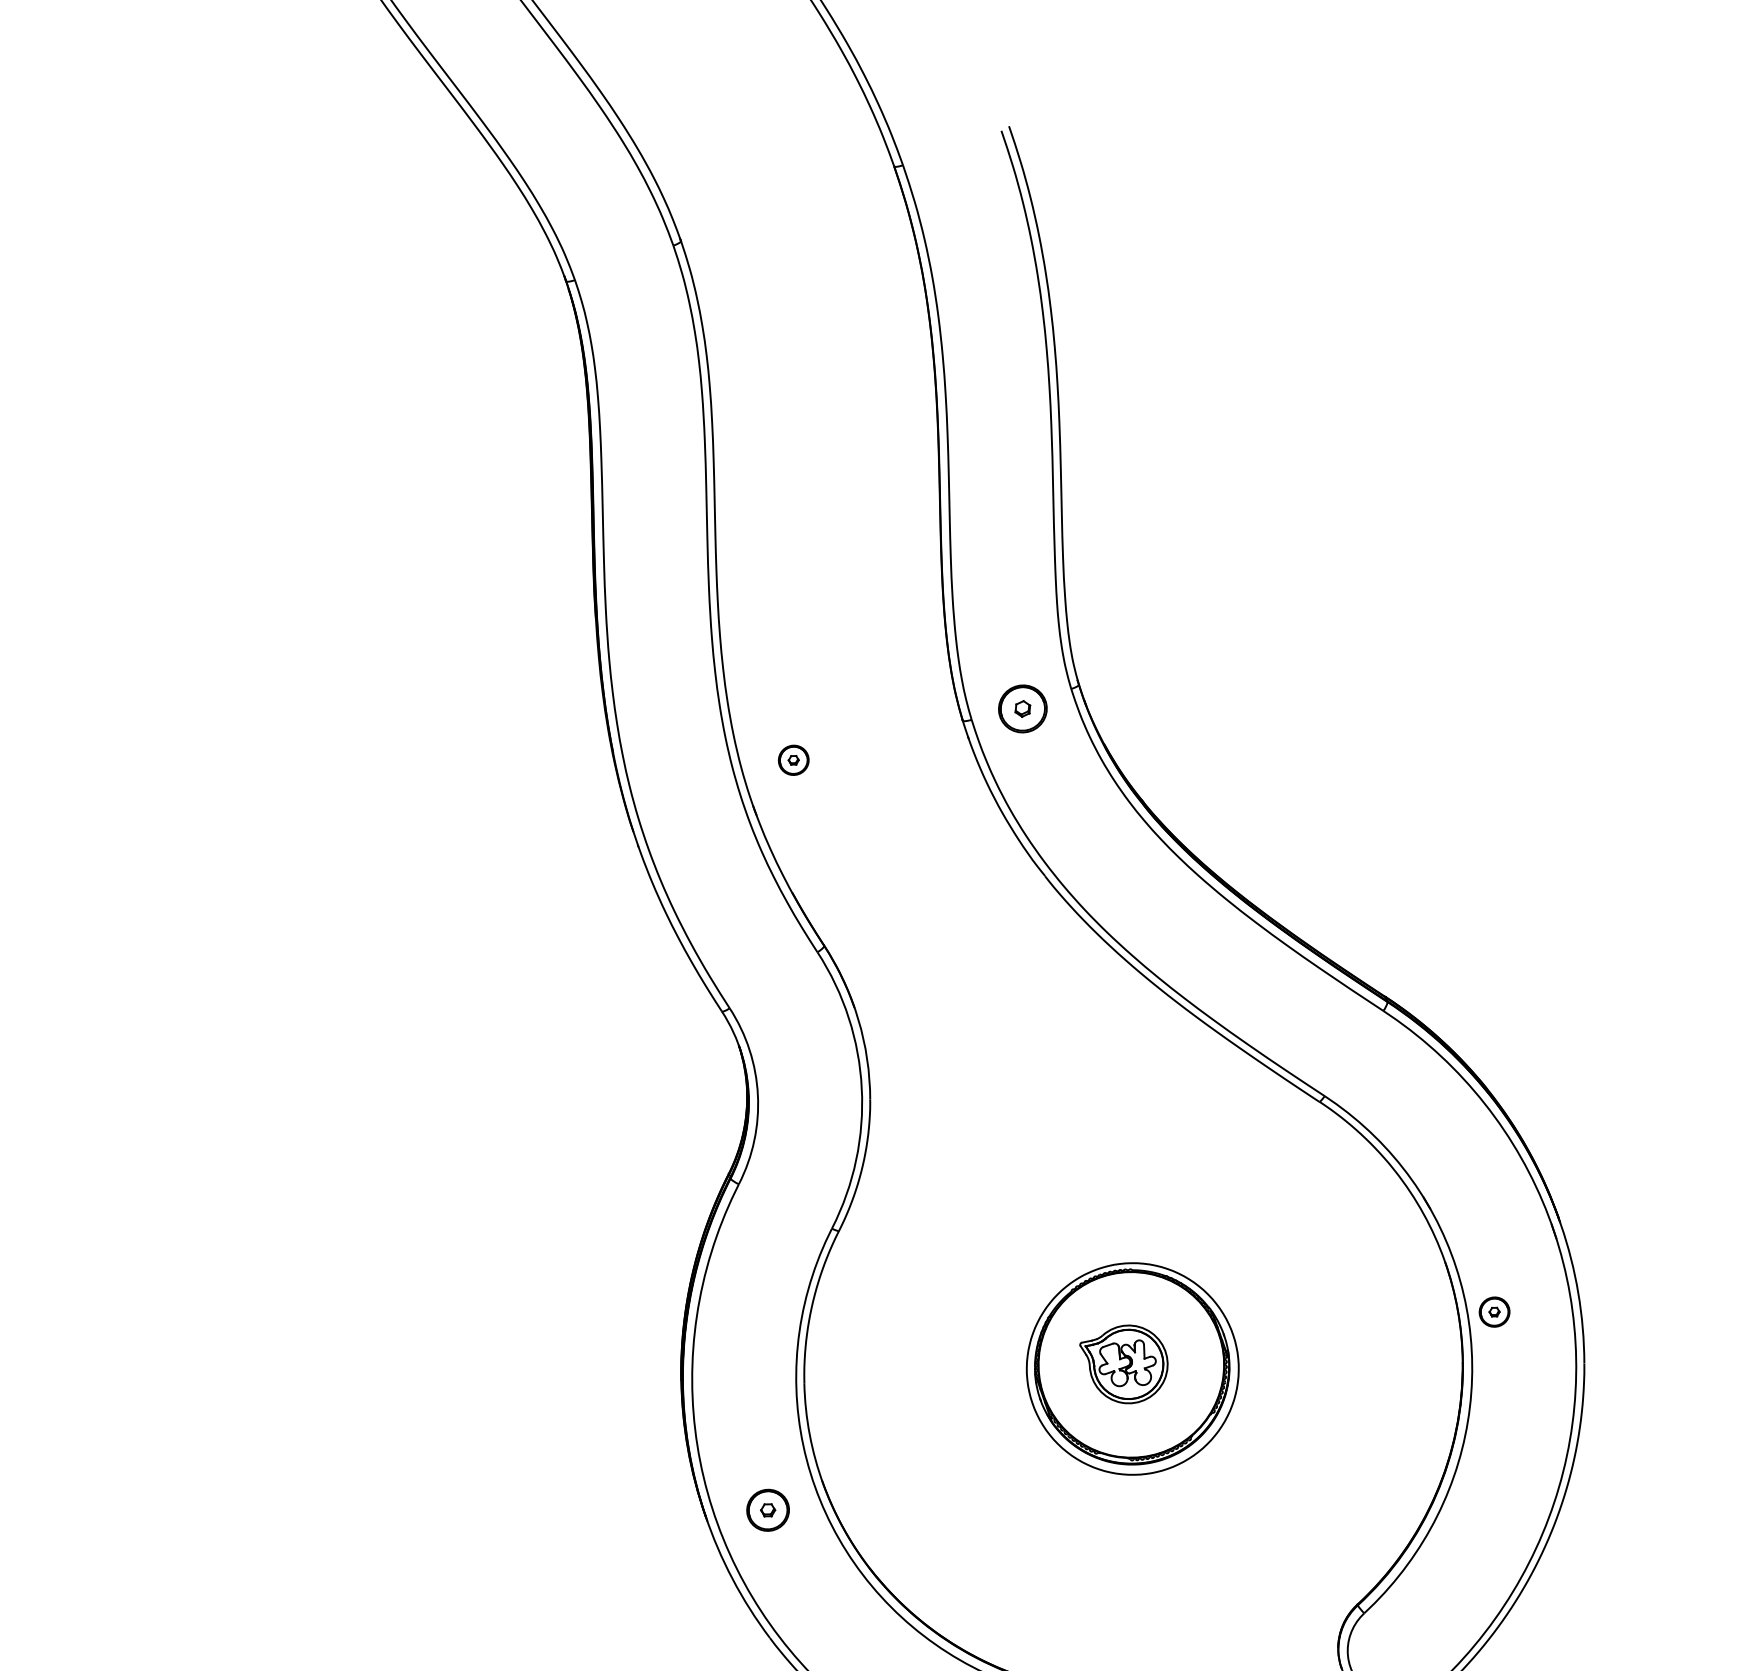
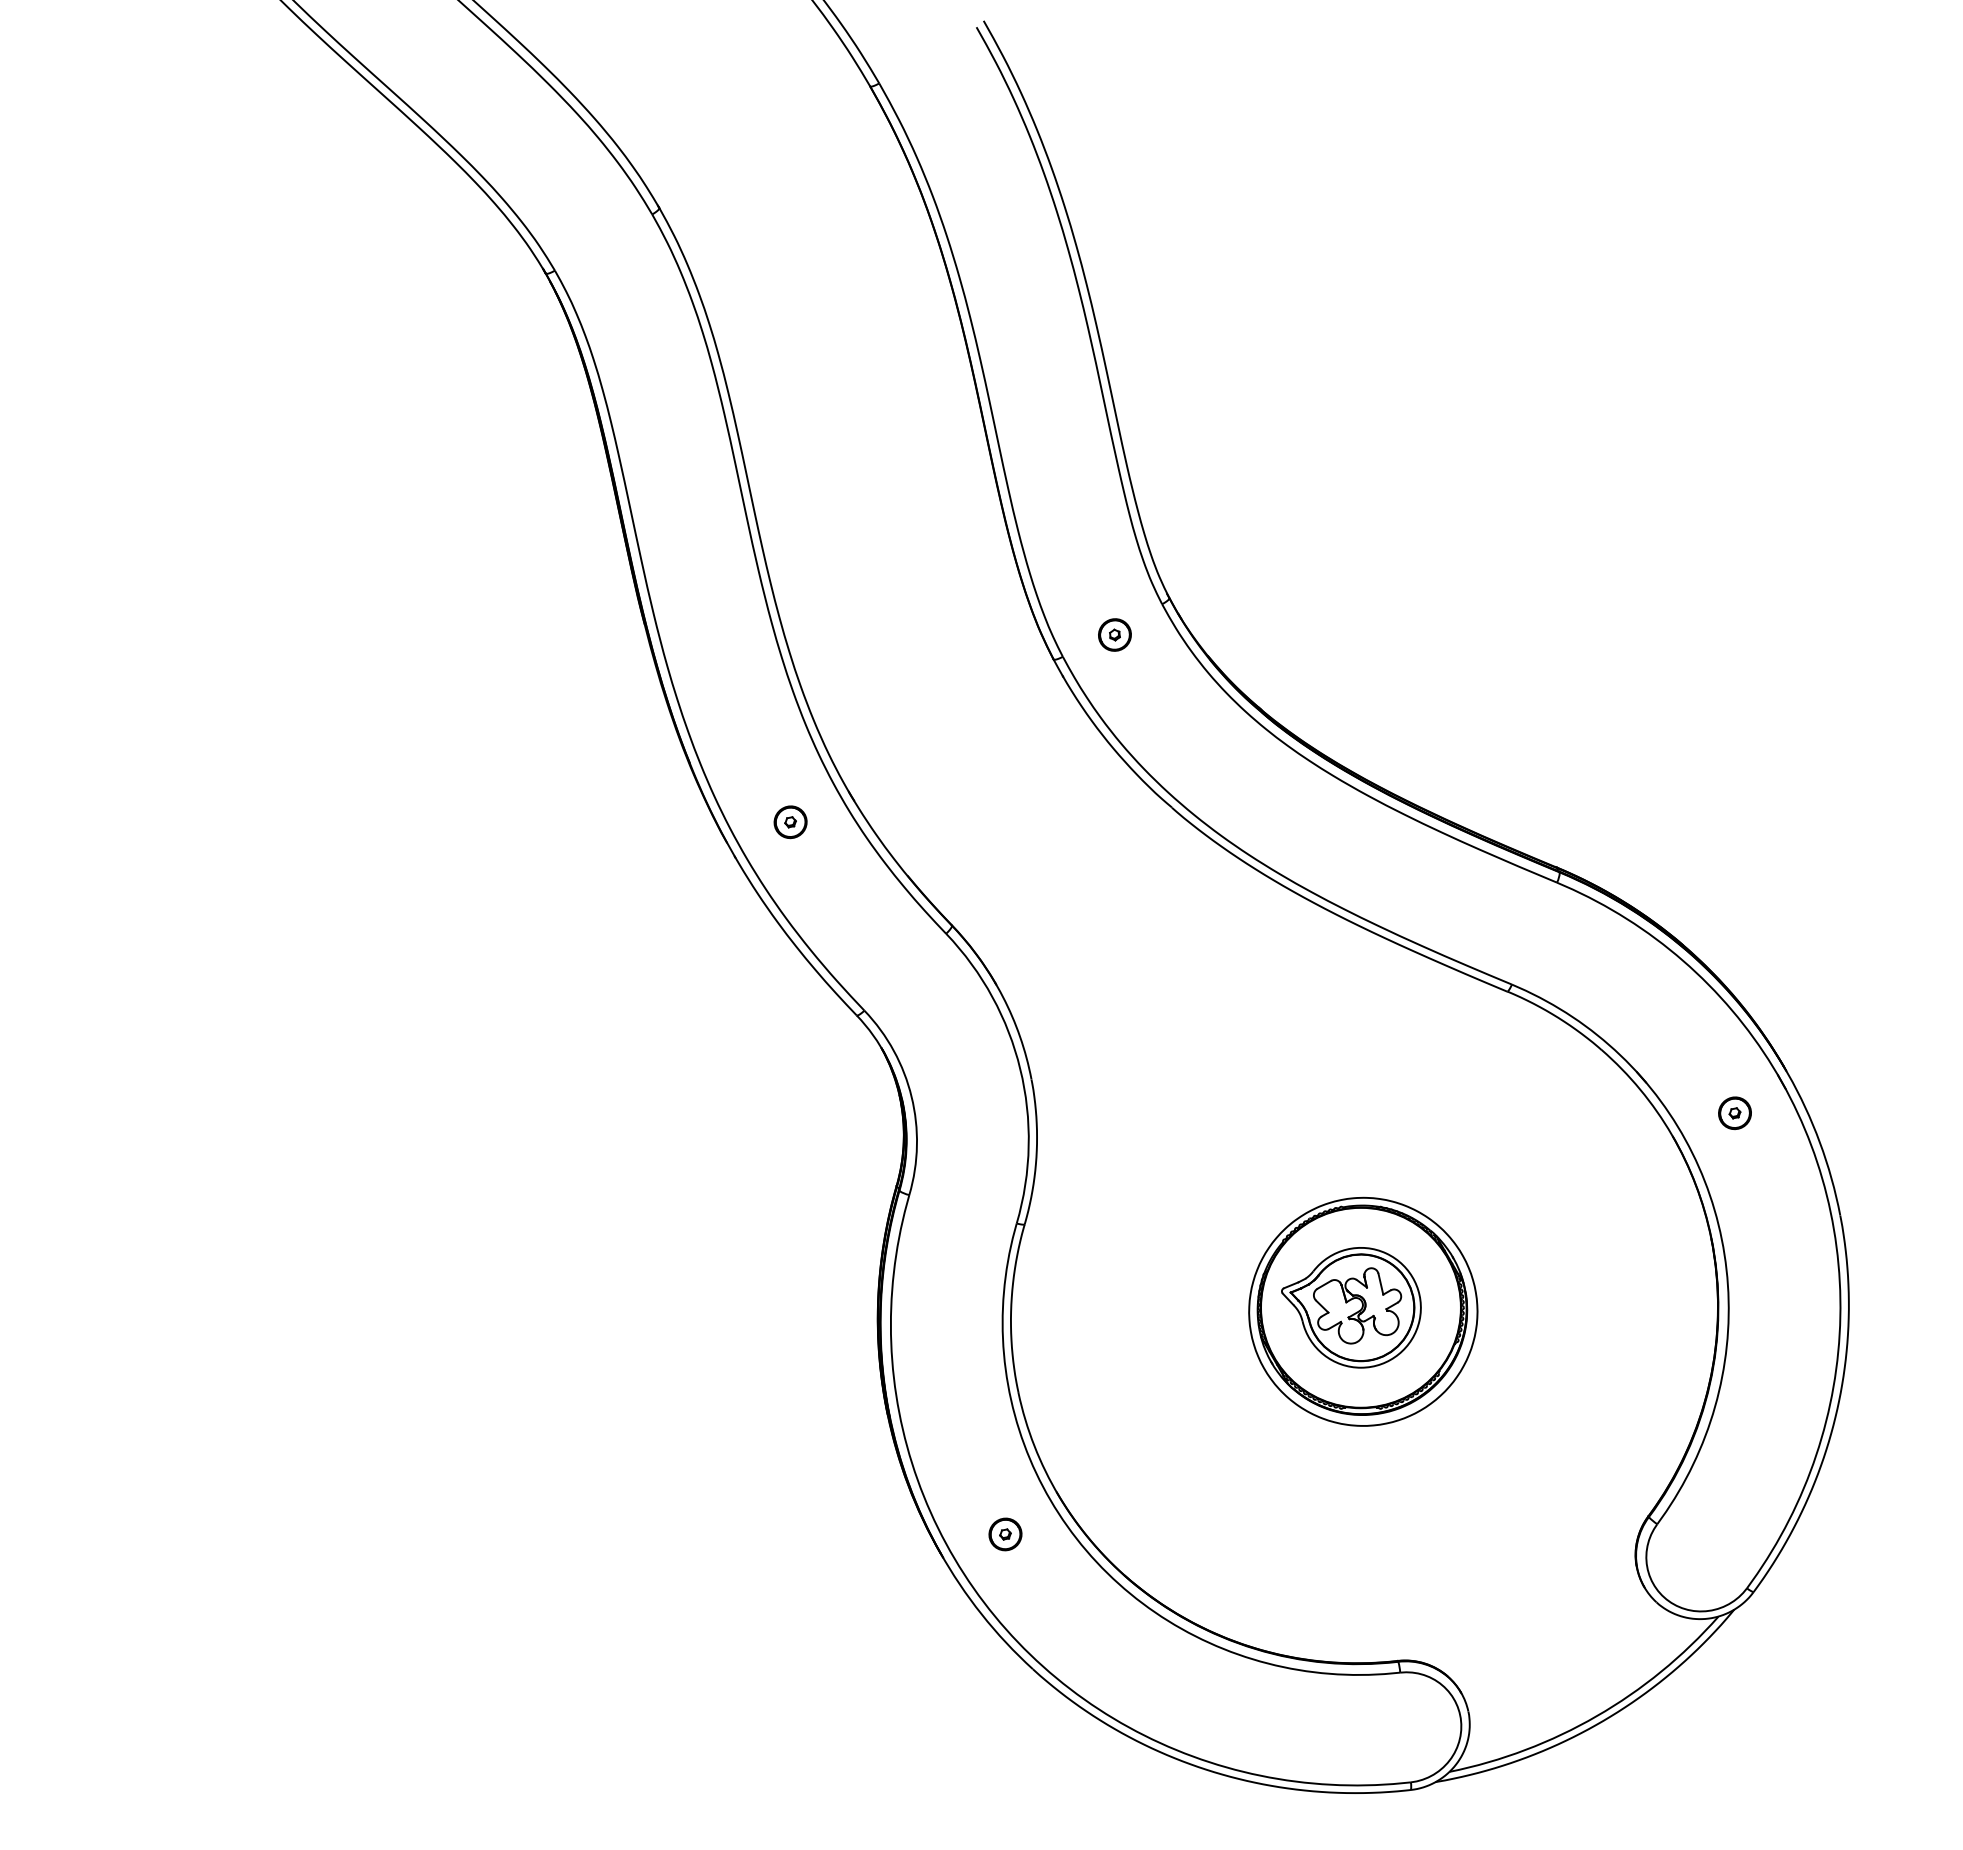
part: (1022, 708) -> (1114, 634), size x0.62
part: (793, 760) -> (790, 822), moved
part: (1494, 1312) -> (1734, 1113), moved
part: (1122, 1362) -> (1351, 1307), size x1.43
part: (768, 1510) -> (1005, 1534), size x0.71

